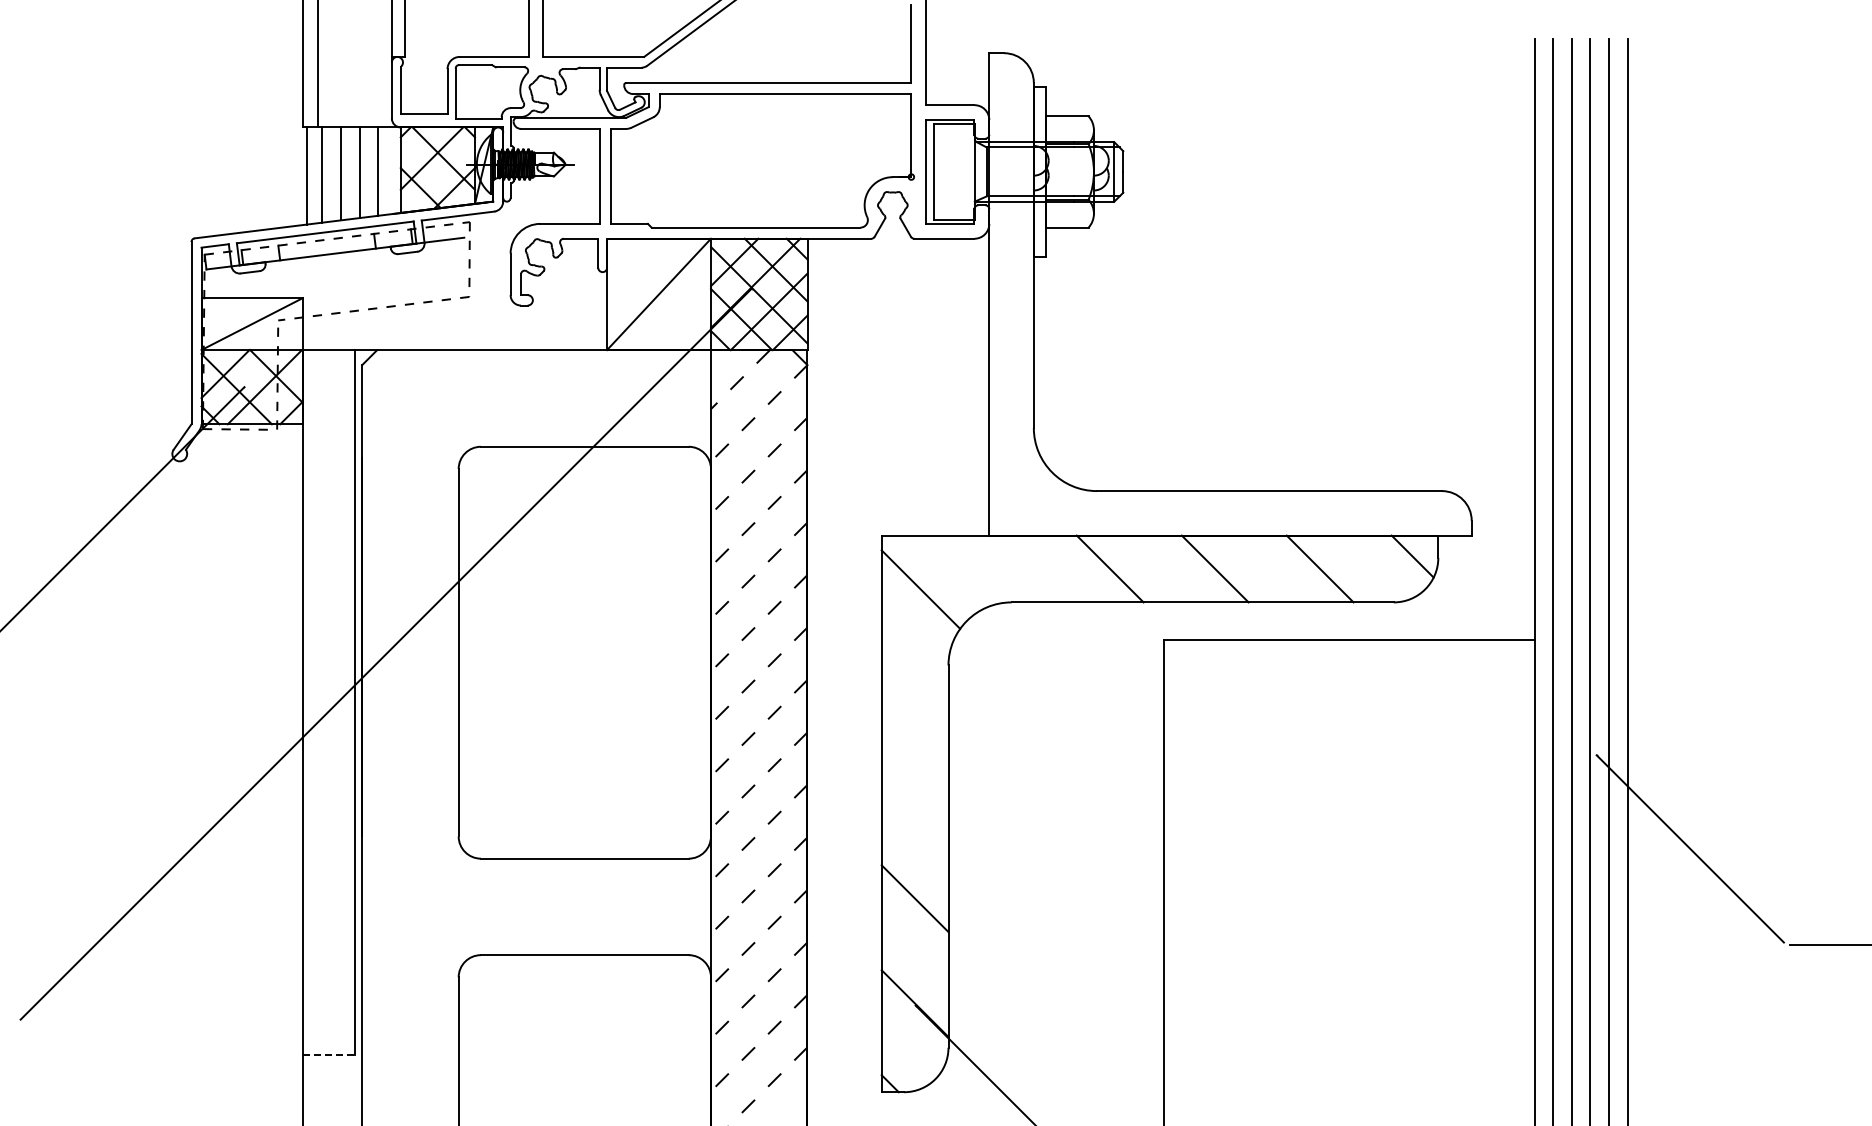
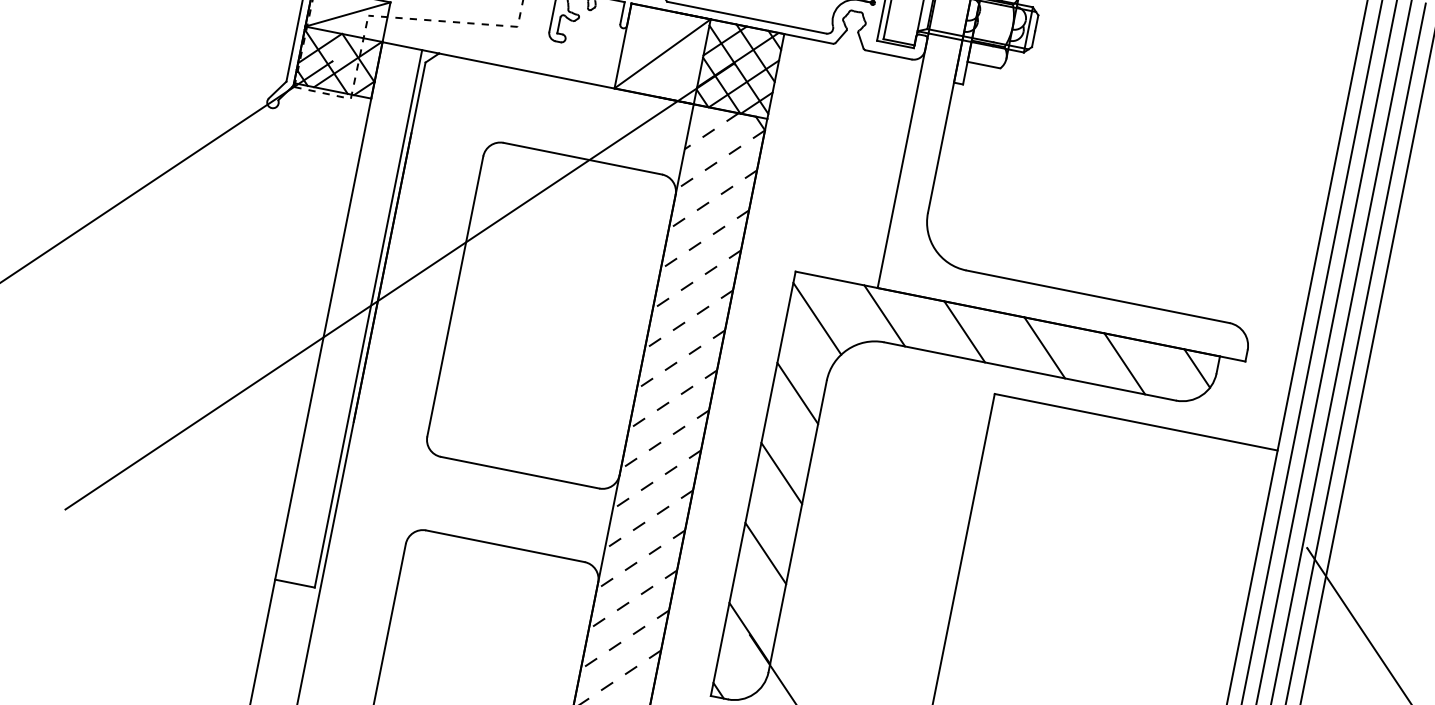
line: (1004, 568) -> (884, 315), added
line: (914, 688) -> (797, 393), added
line: (914, 793) -> (781, 473), added
line: (328, 1055) -> (294, 583), dashed -> solid

